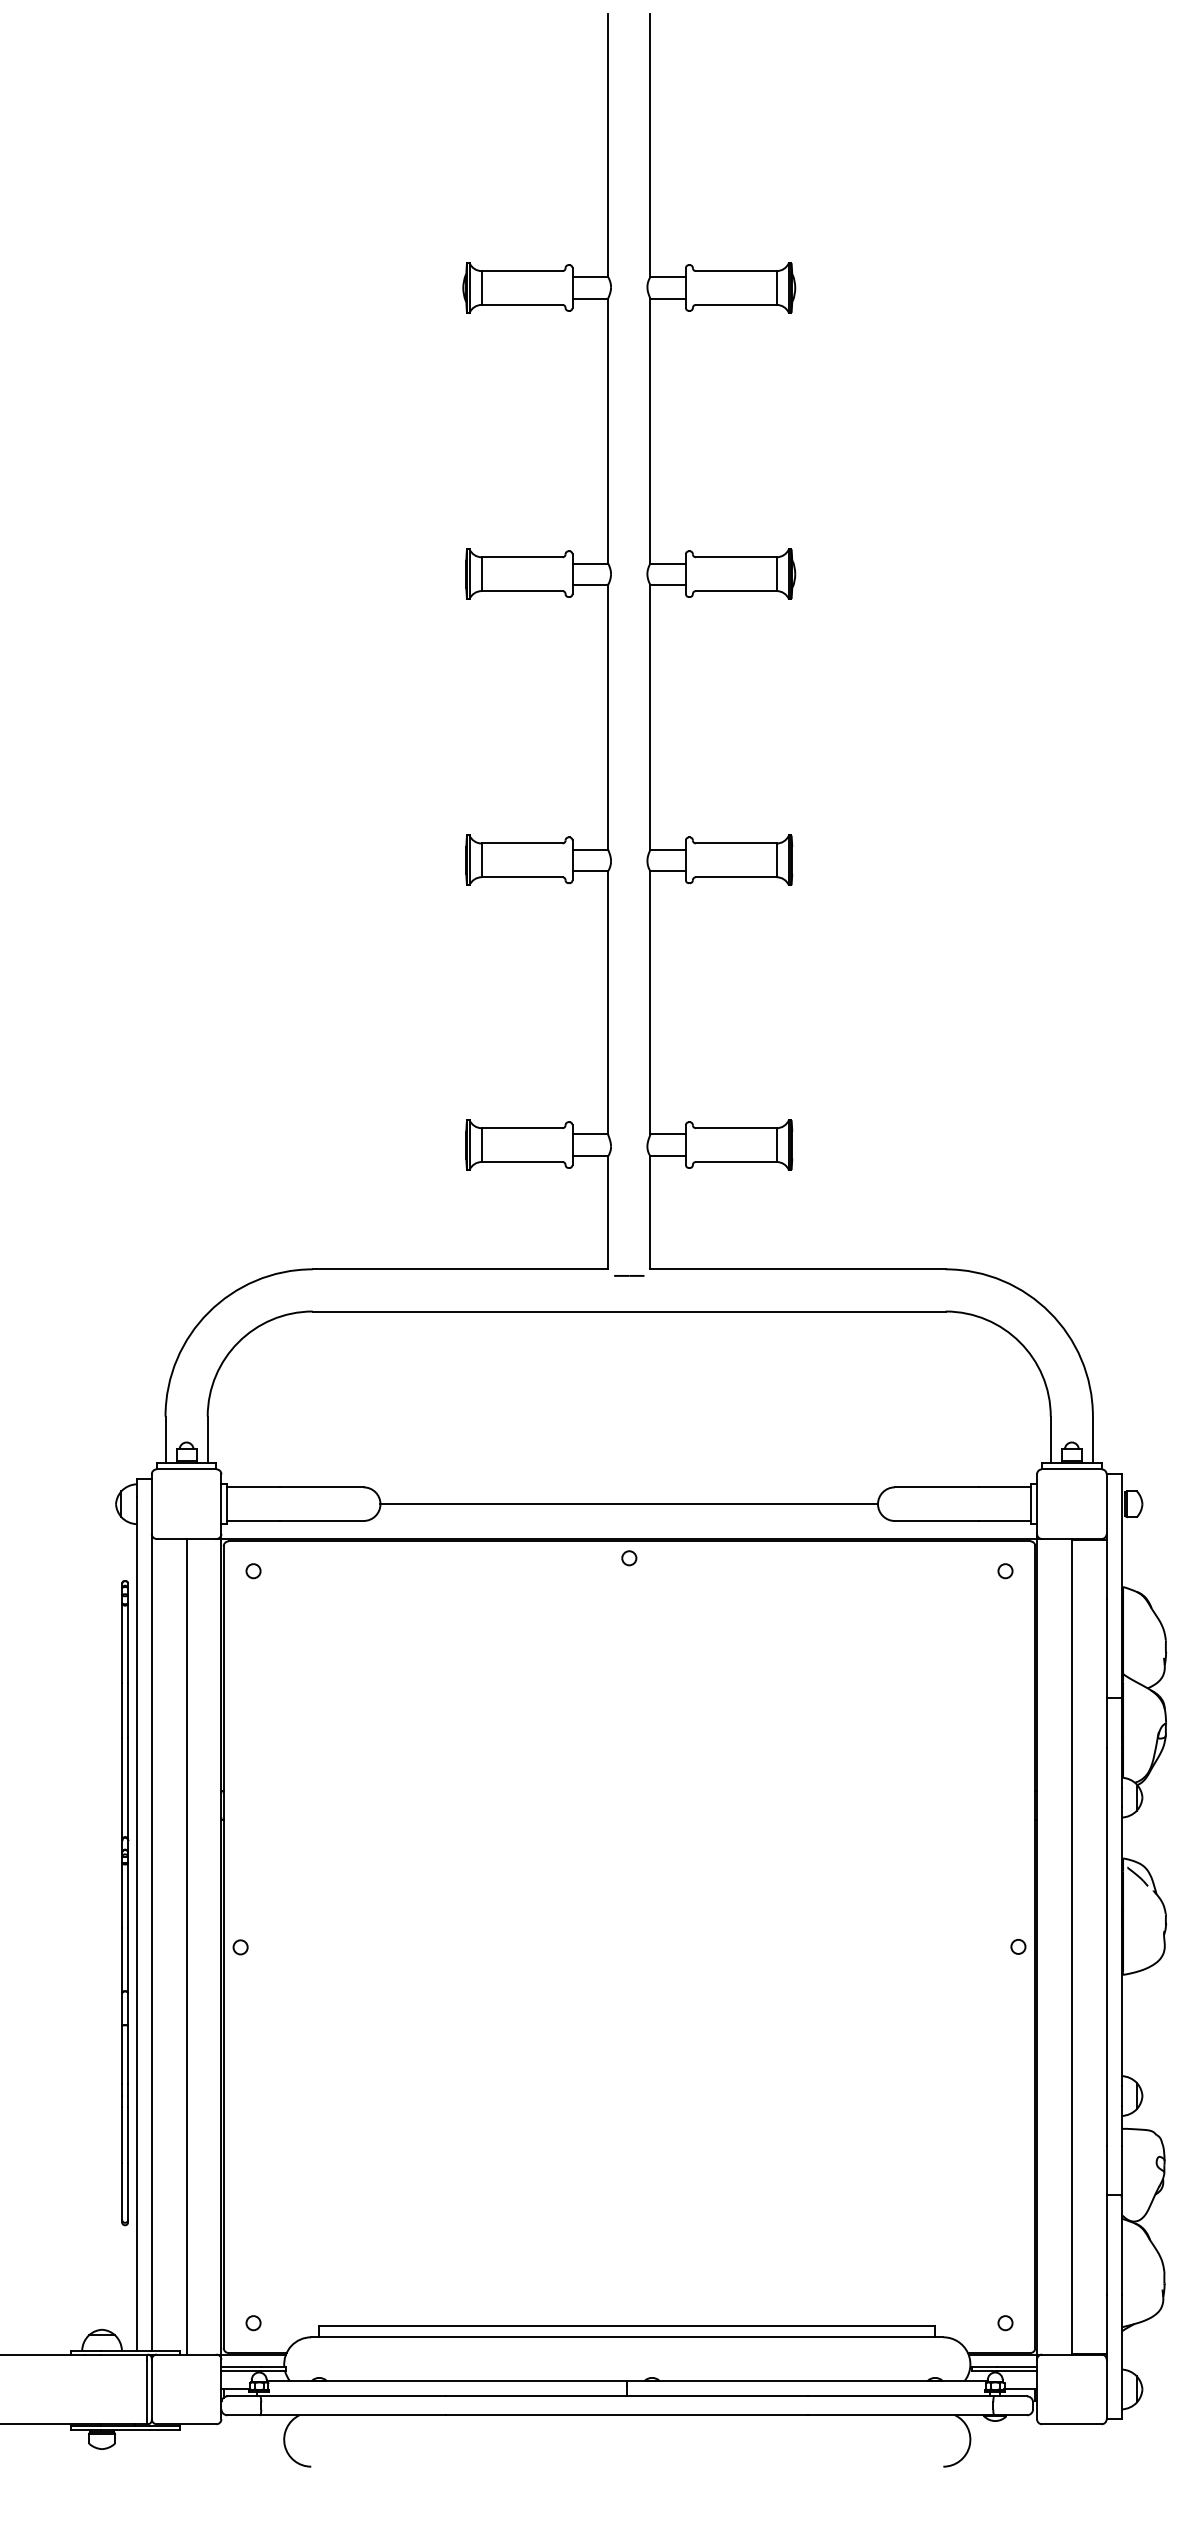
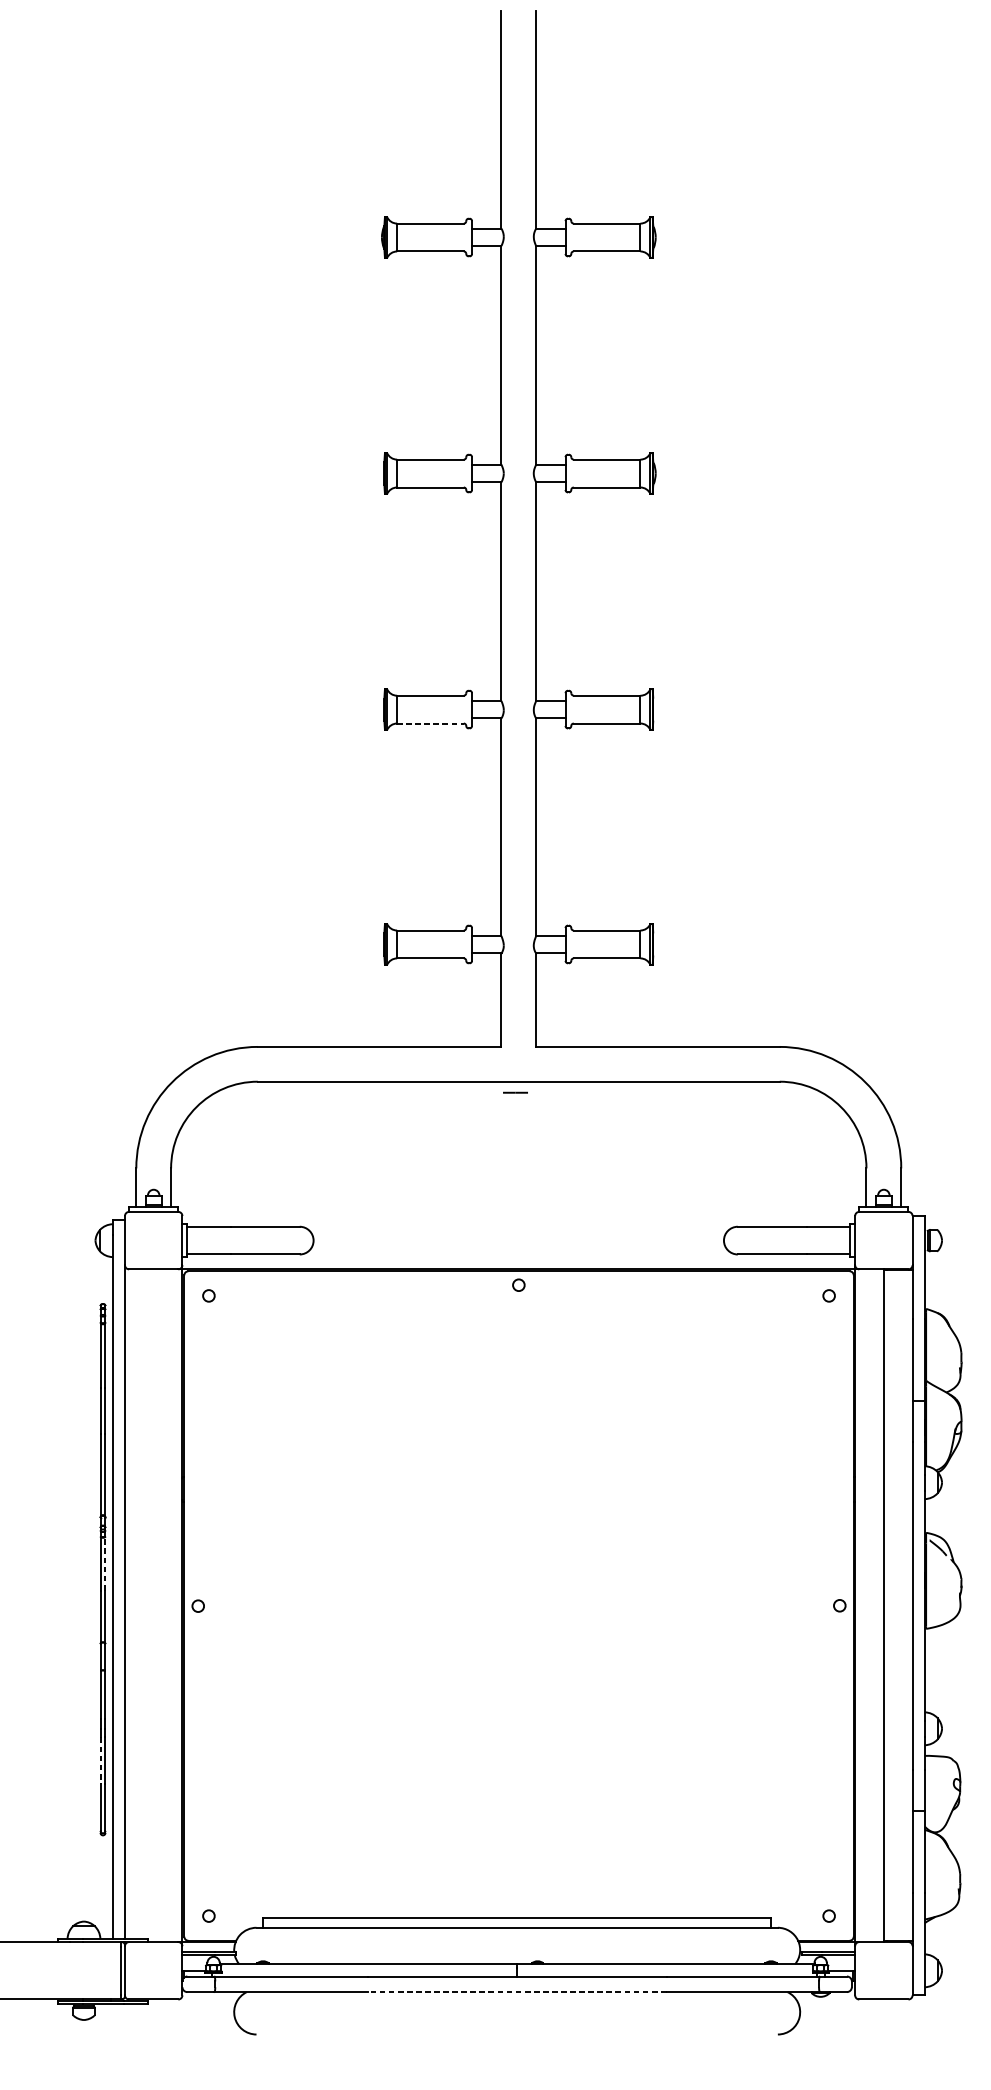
line: (522, 877) -> (430, 723), solid -> dashed
line: (629, 1275) -> (515, 1092), moved
line: (629, 1504) -> (519, 1240), removed
line: (128, 1895) -> (105, 1563), solid -> dashed
line: (186, 1946) -> (153, 1605), removed
line: (122, 2135) -> (100, 1761), solid -> dashed
line: (626, 2415) -> (516, 1992), solid -> dashed

